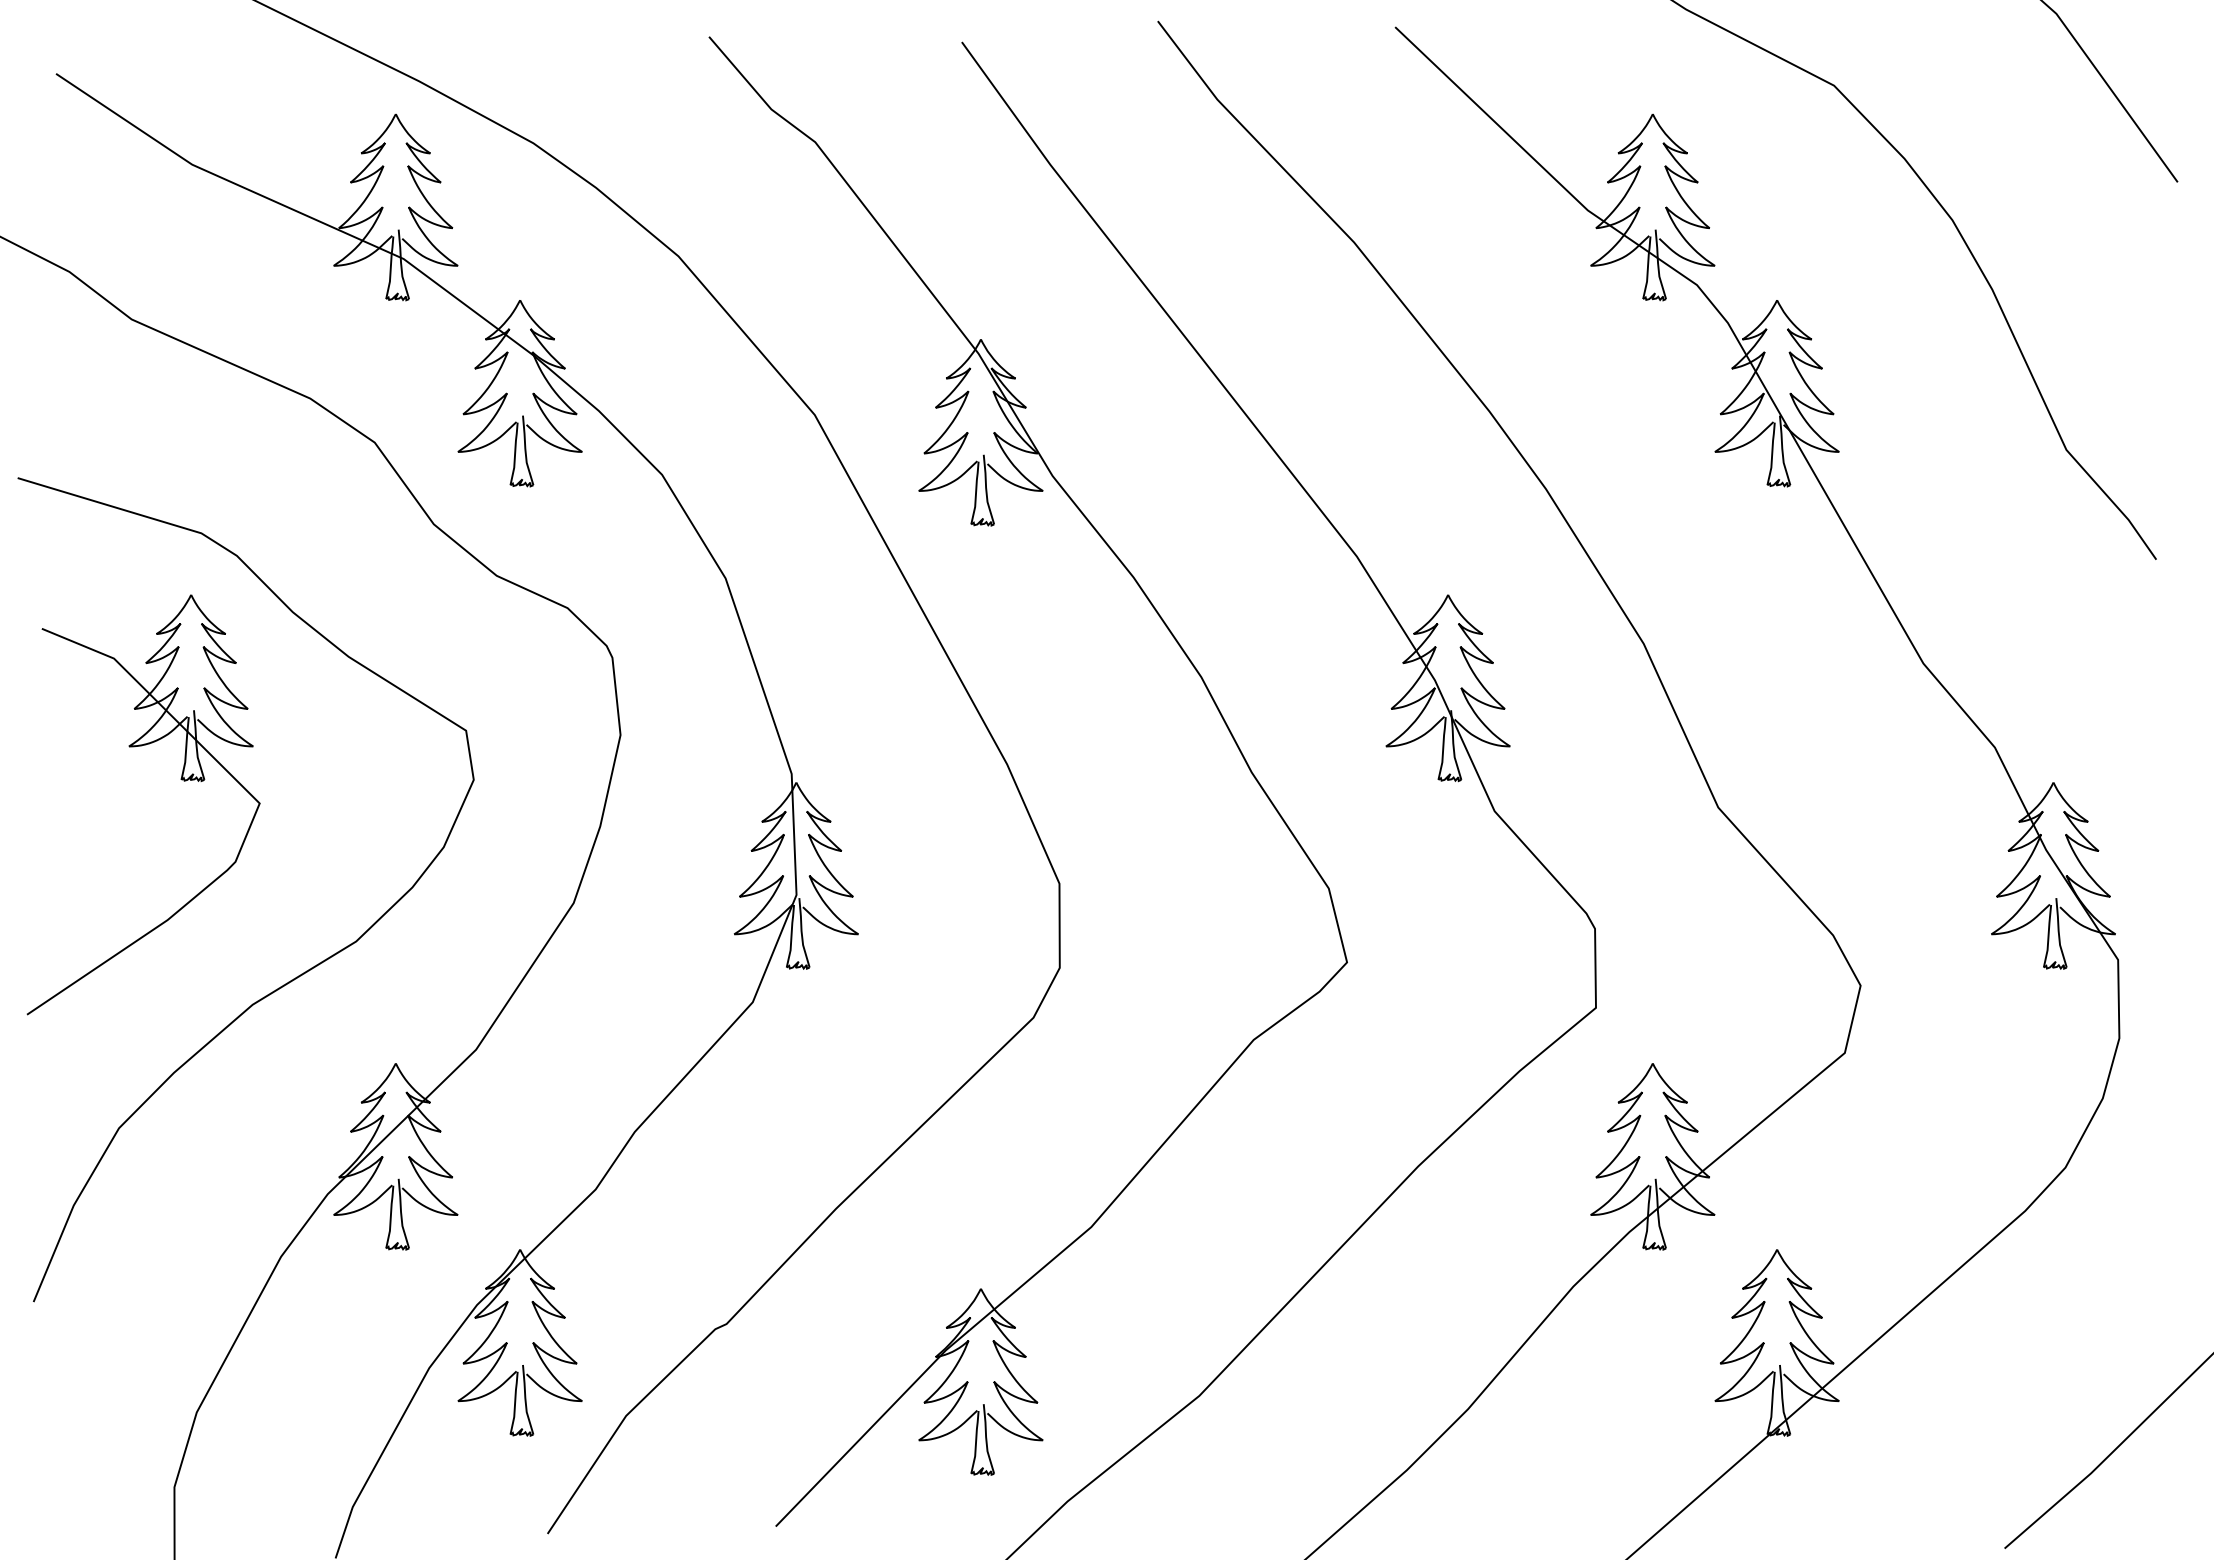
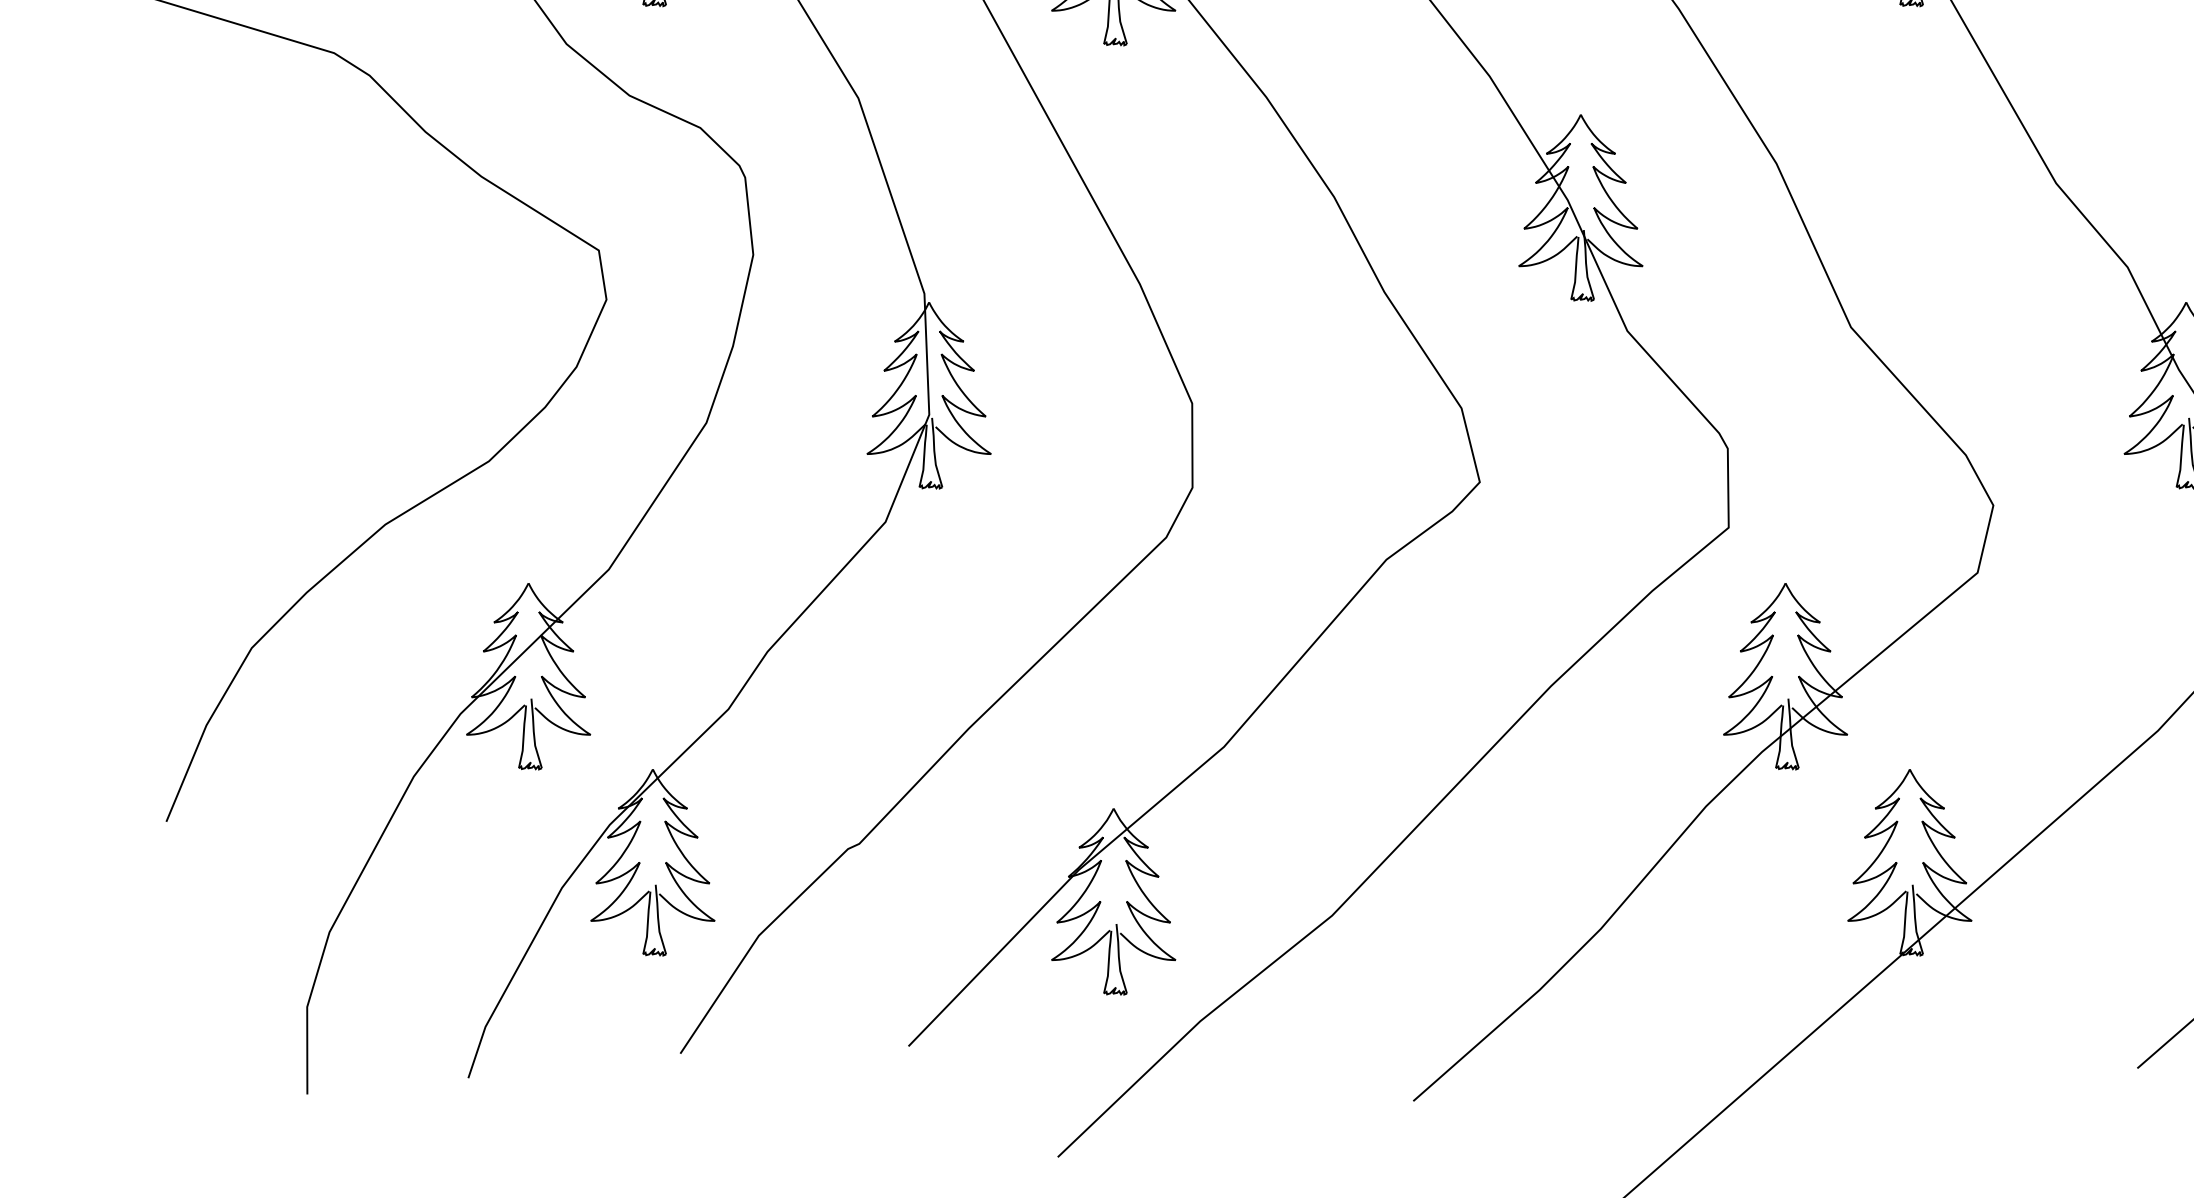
part: (180, 779) -> (313, 299), removed

